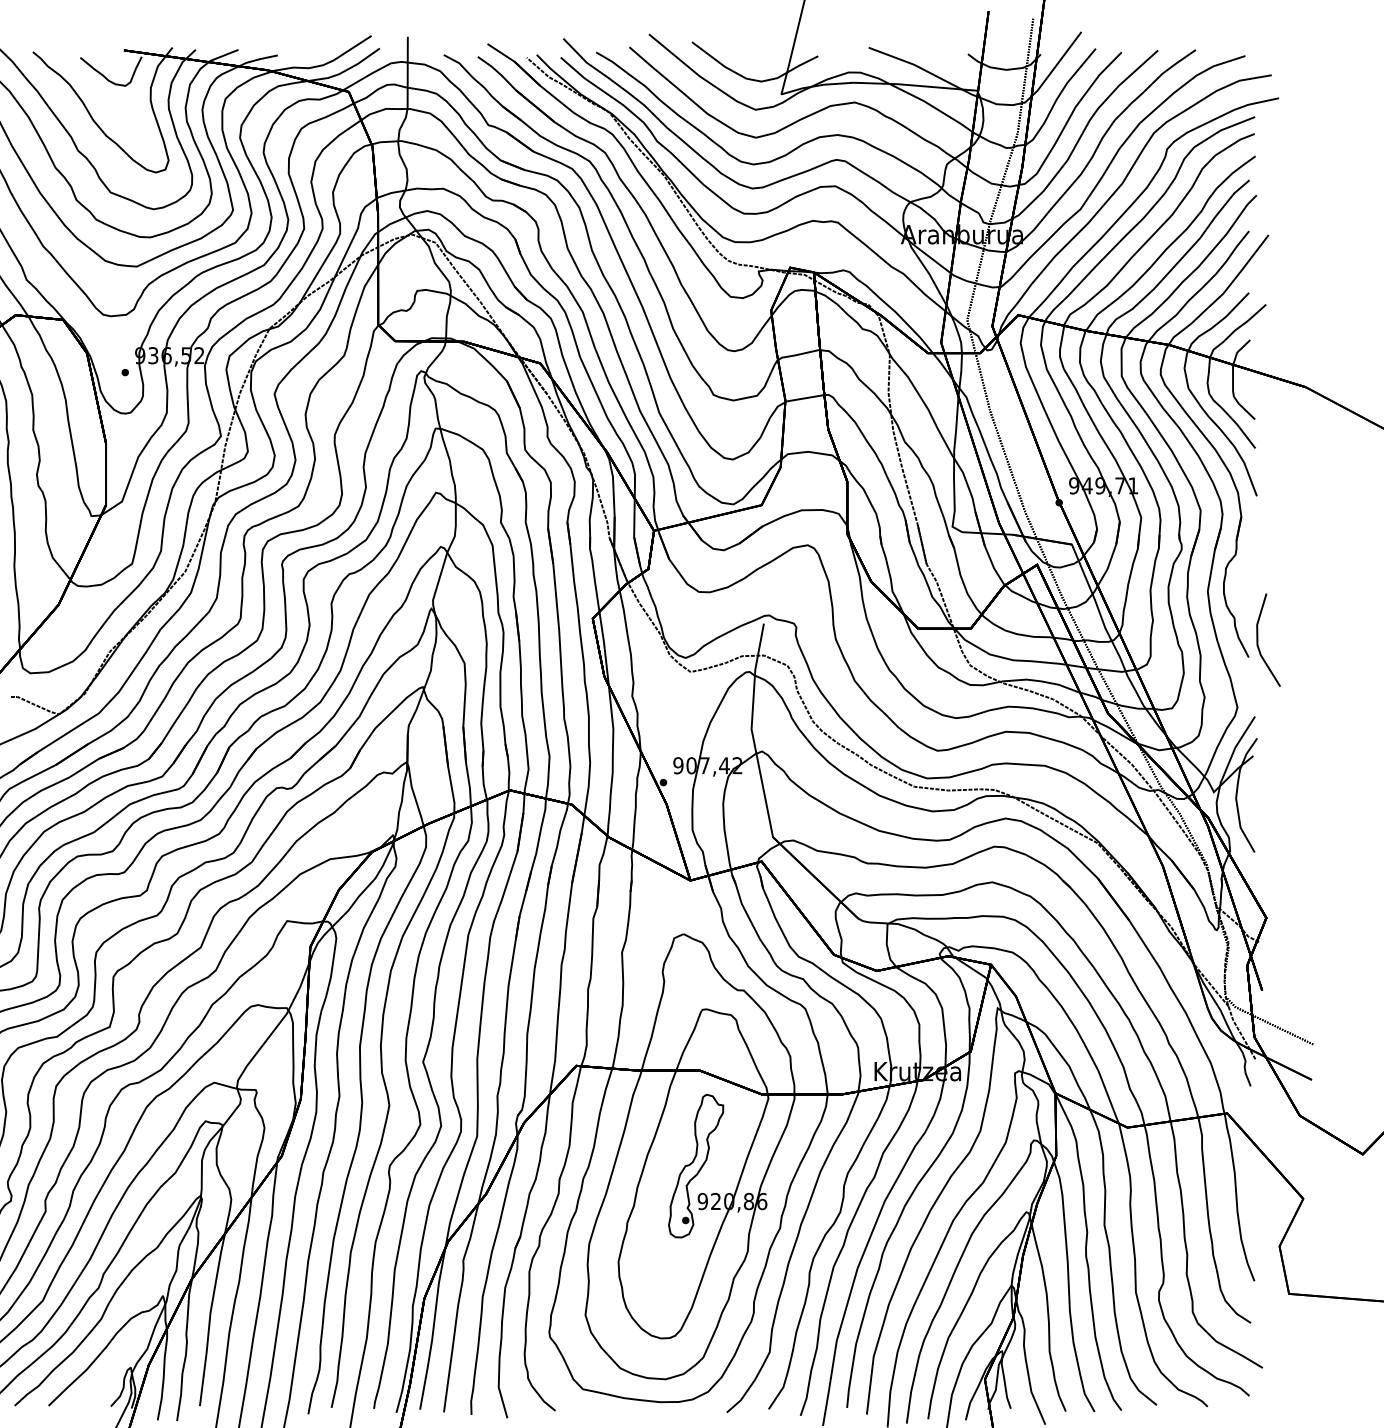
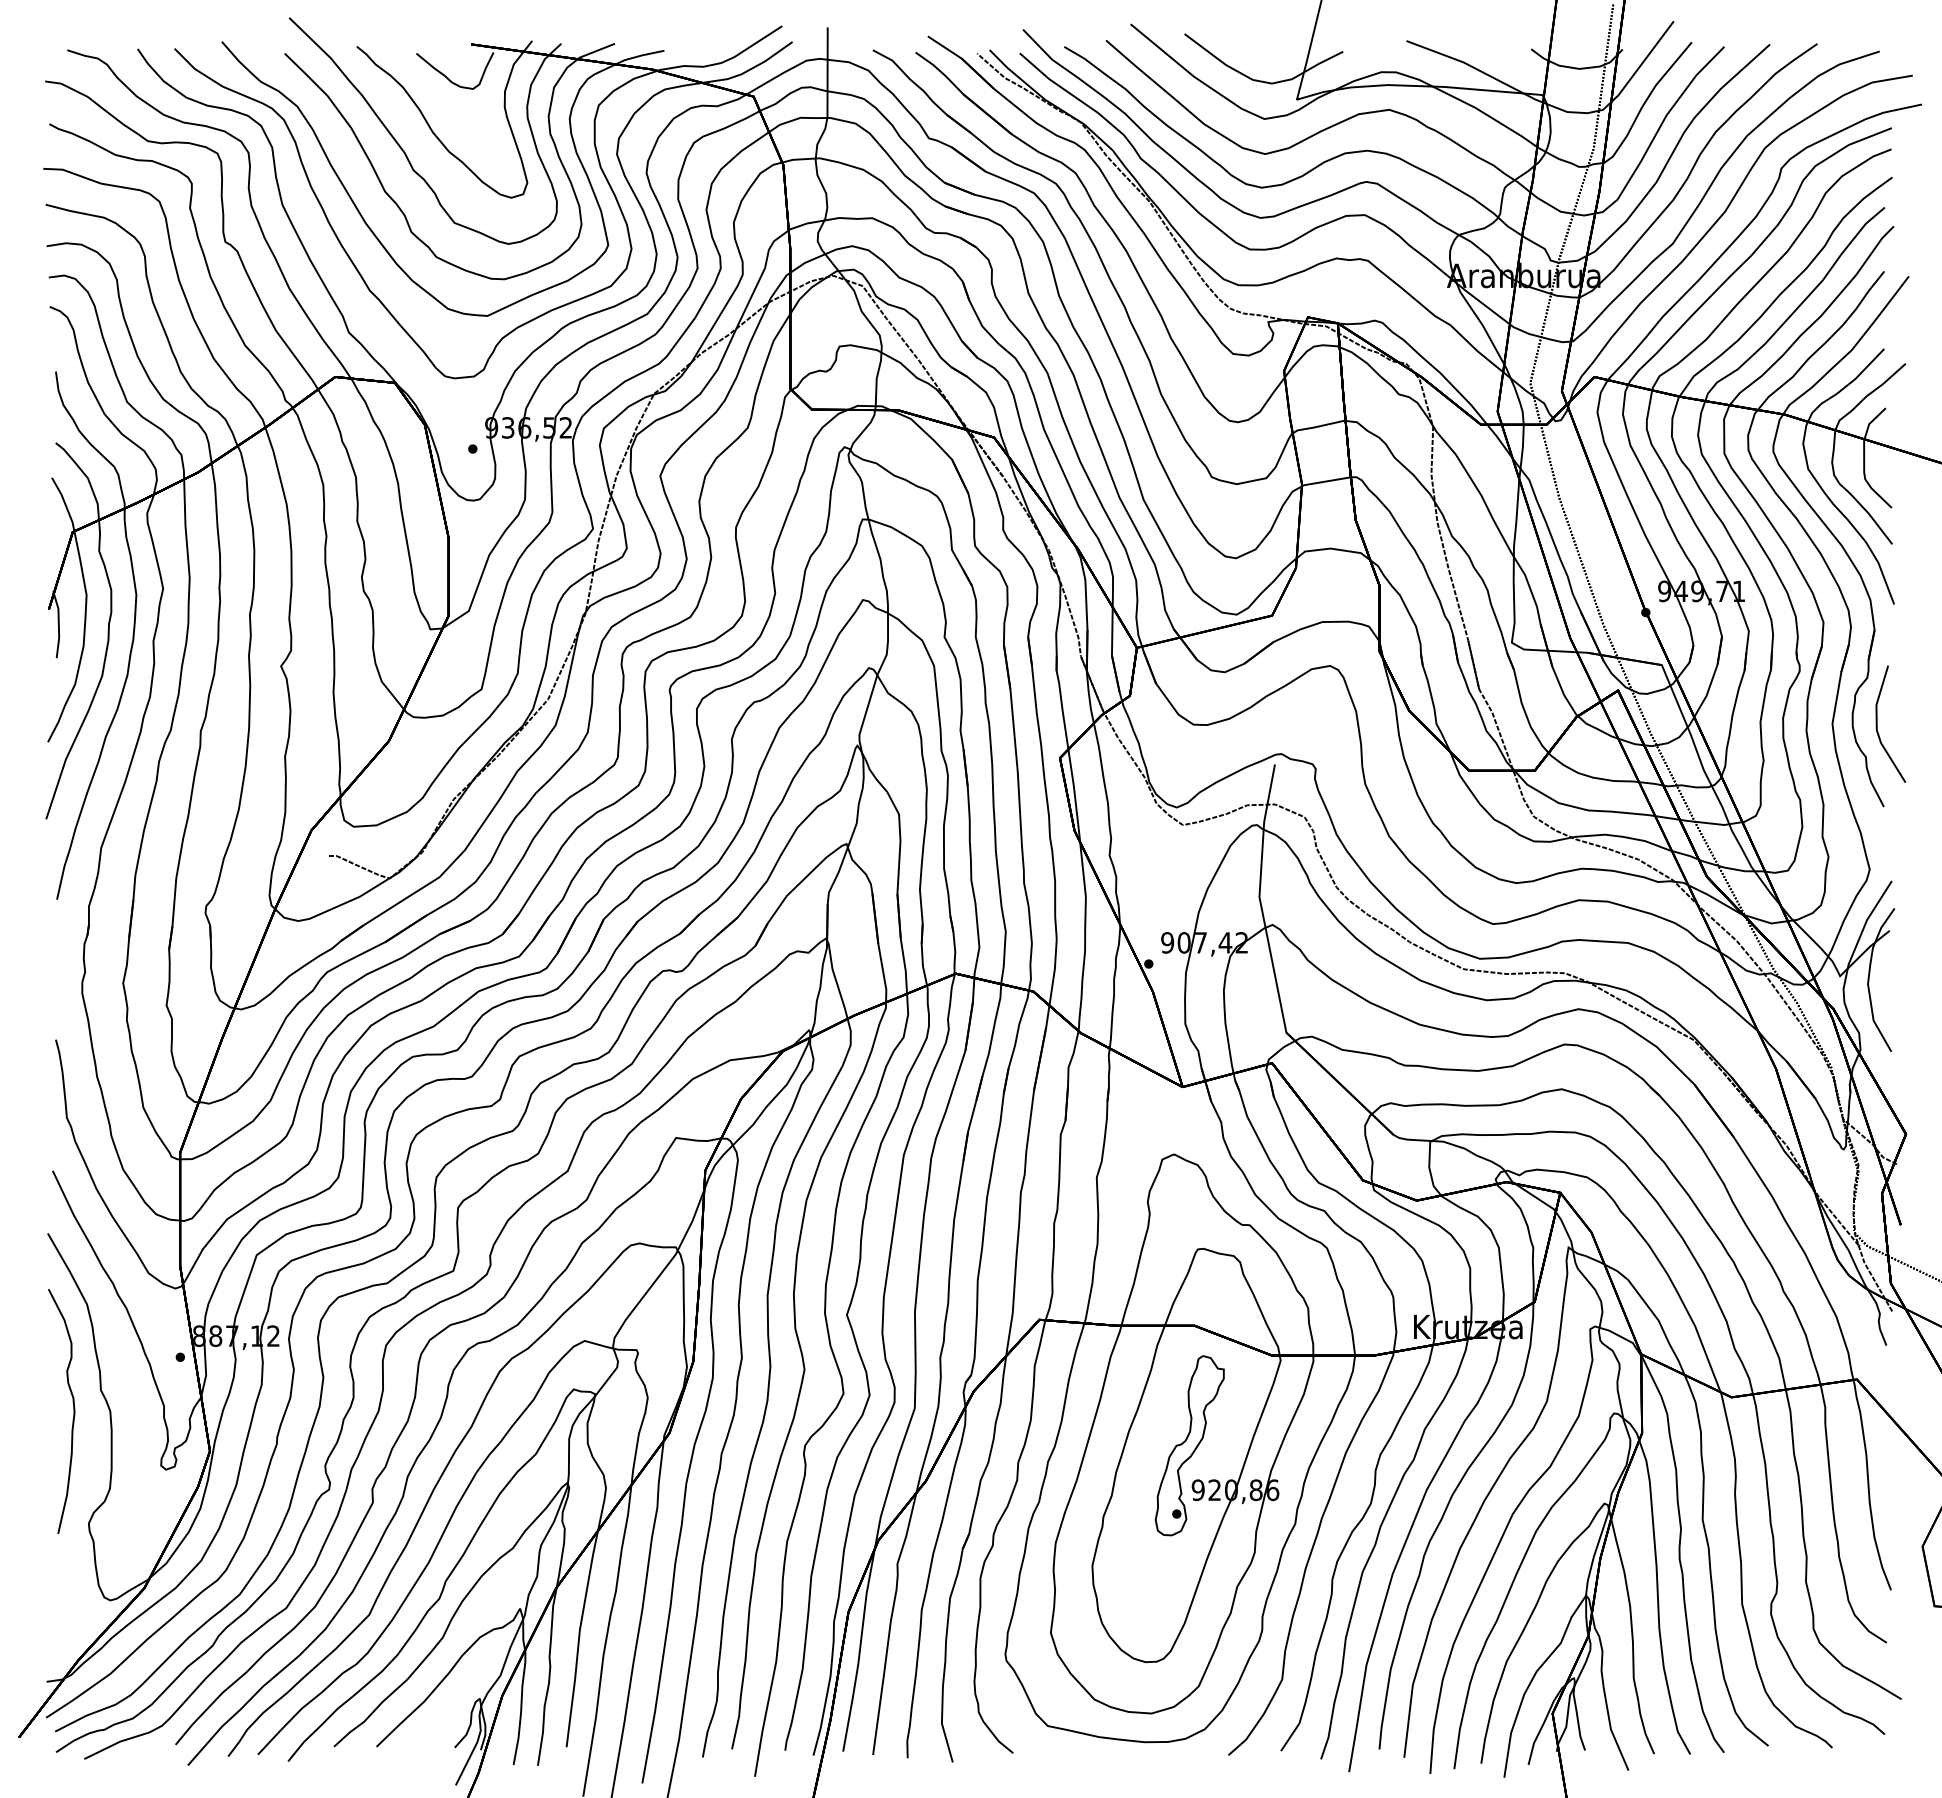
line: (1257, 639) -> (1877, 723), moved

